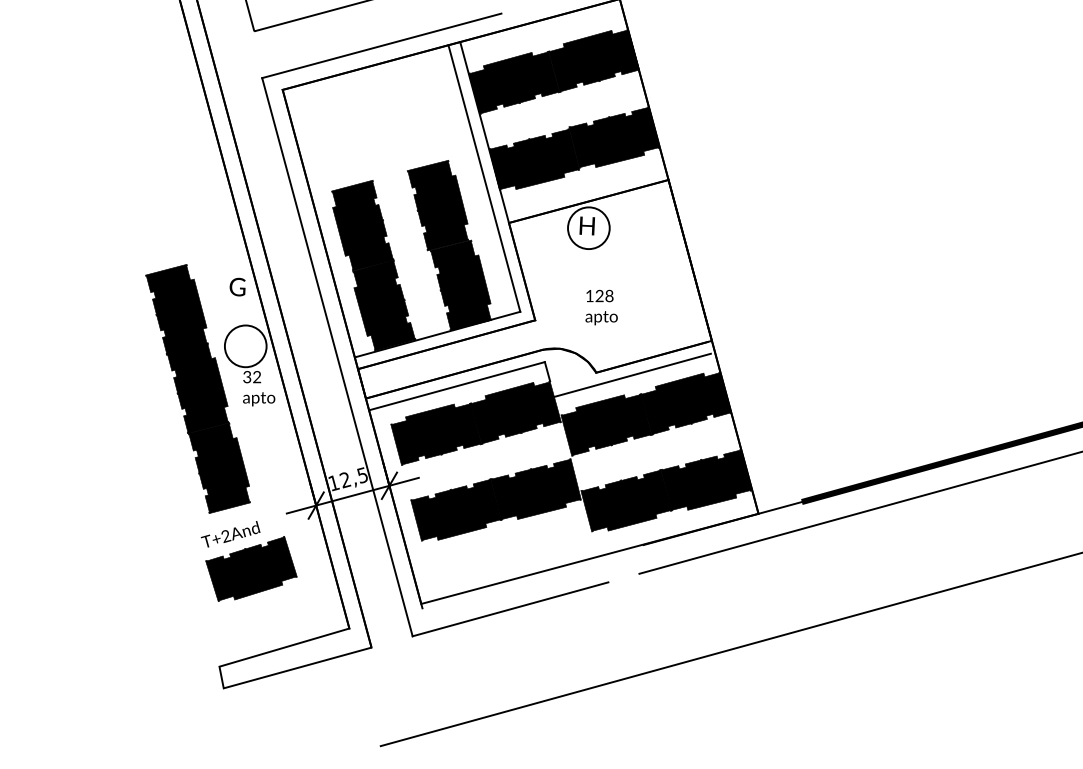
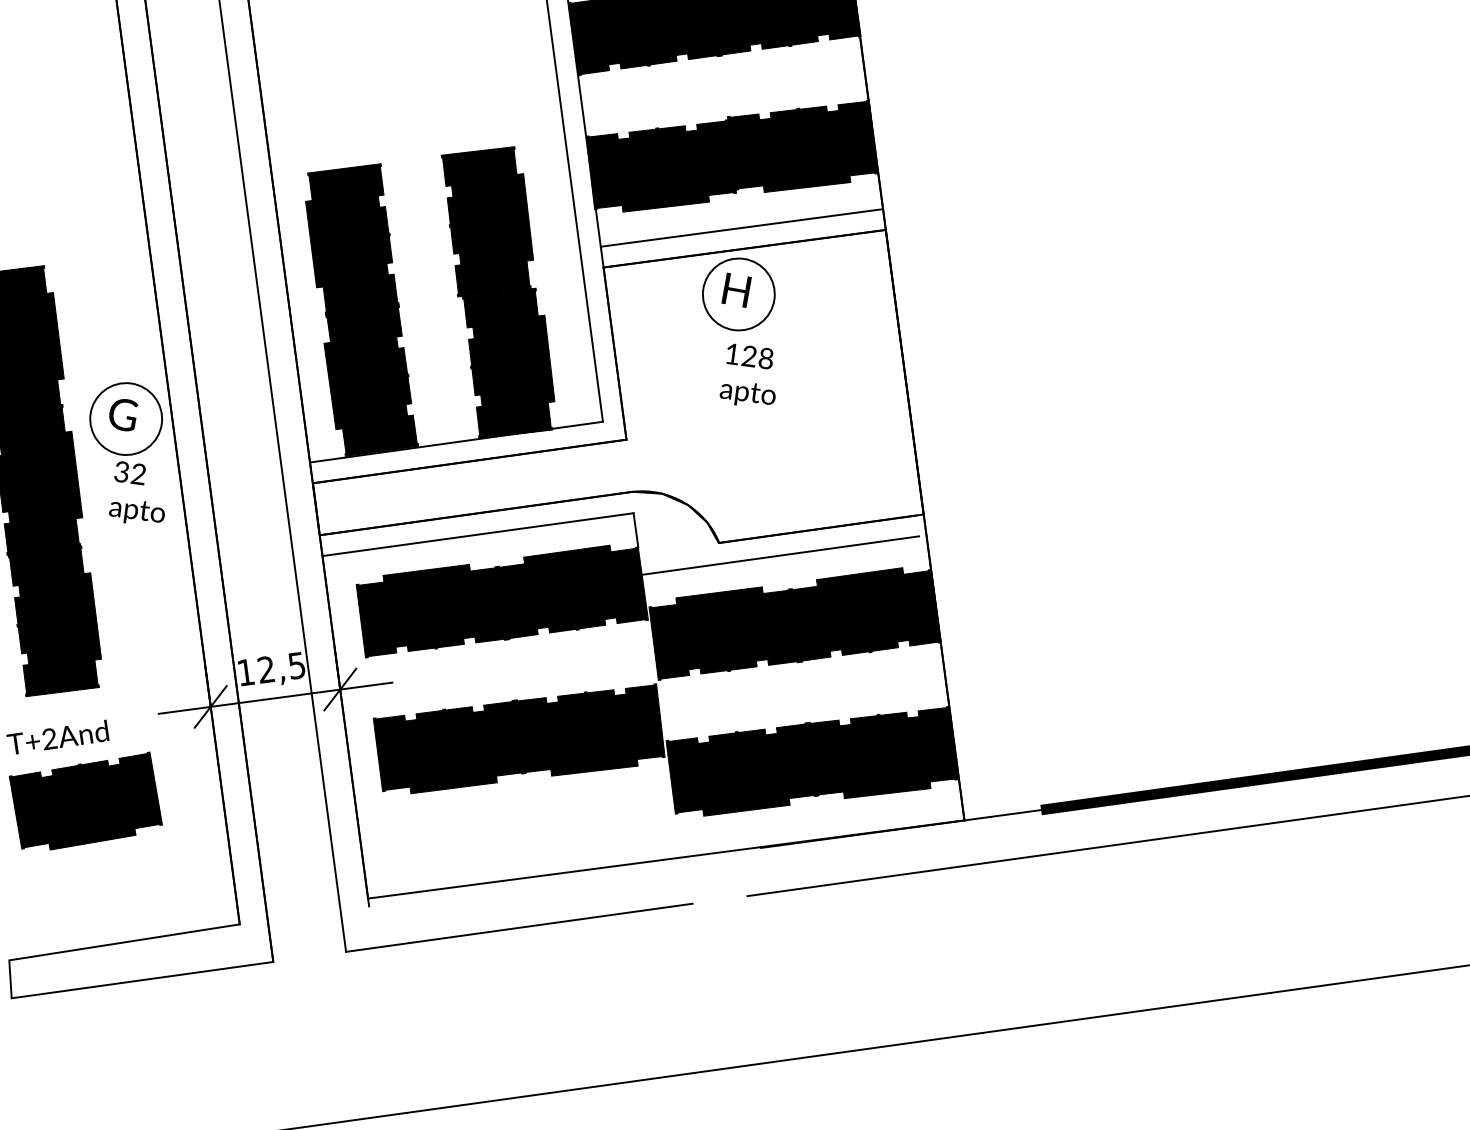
line: (585, 189) -> (741, 227), added
text: (237, 286) -> (122, 413), moved
text: (601, 307) -> (750, 376), moved

